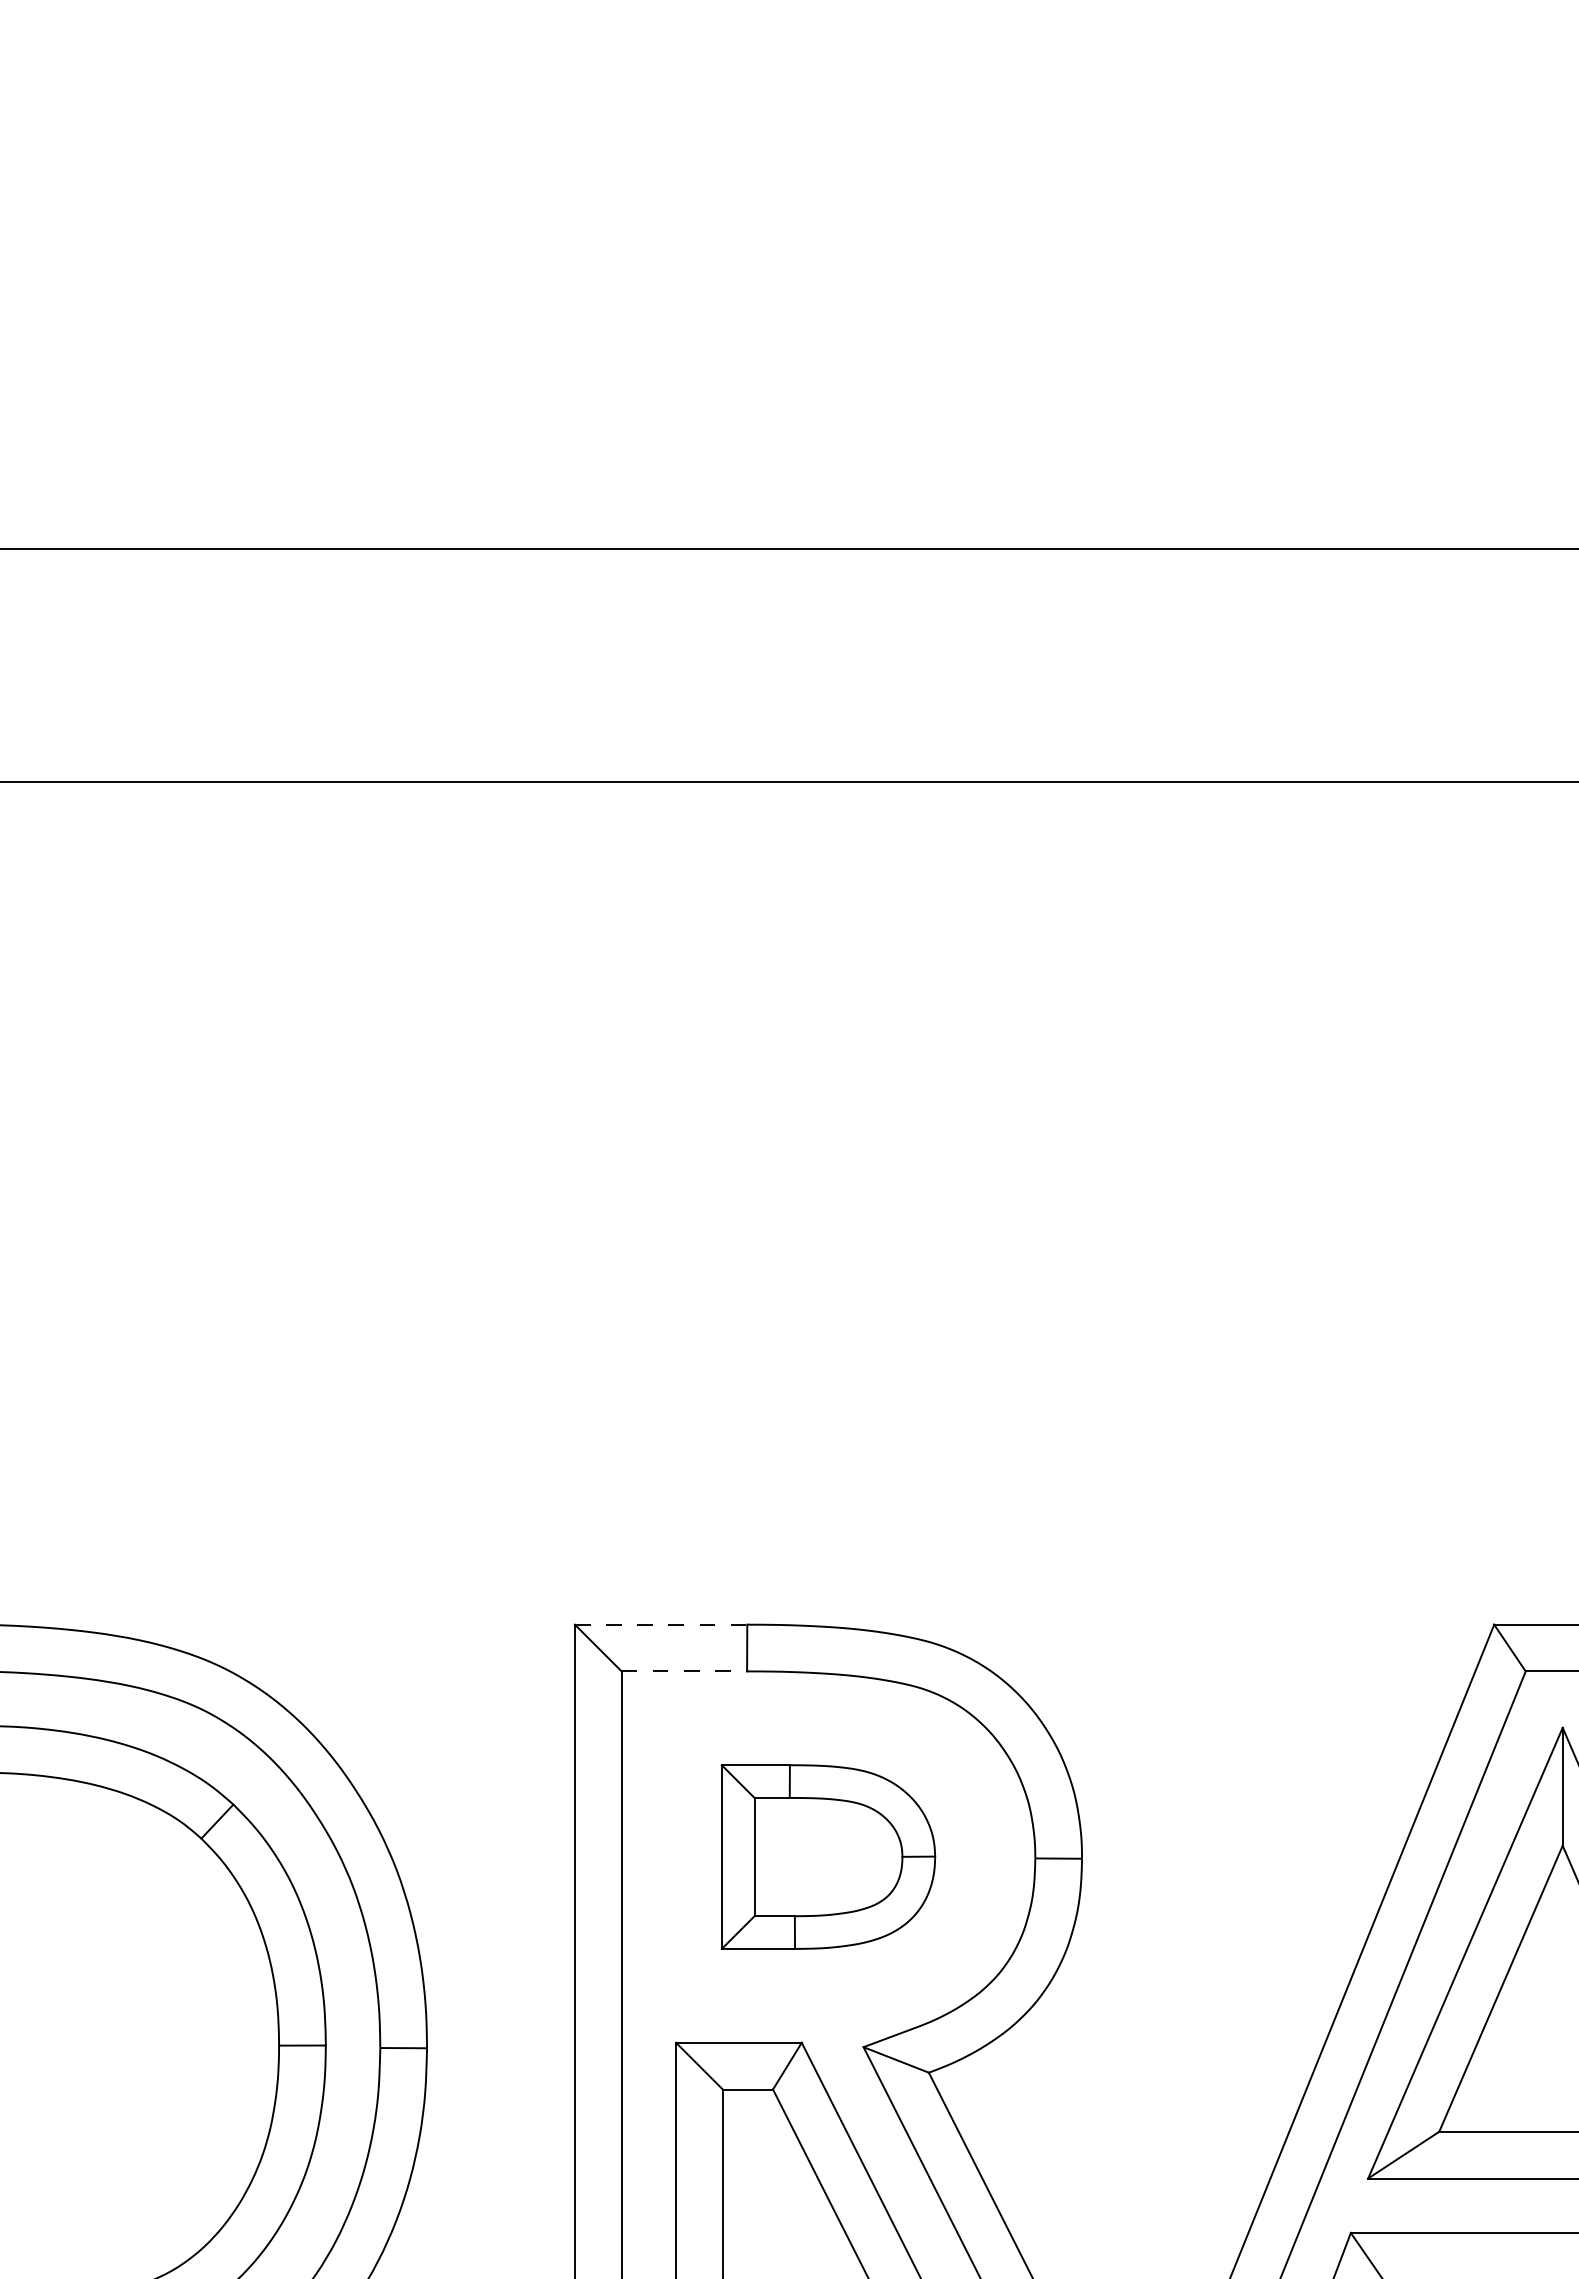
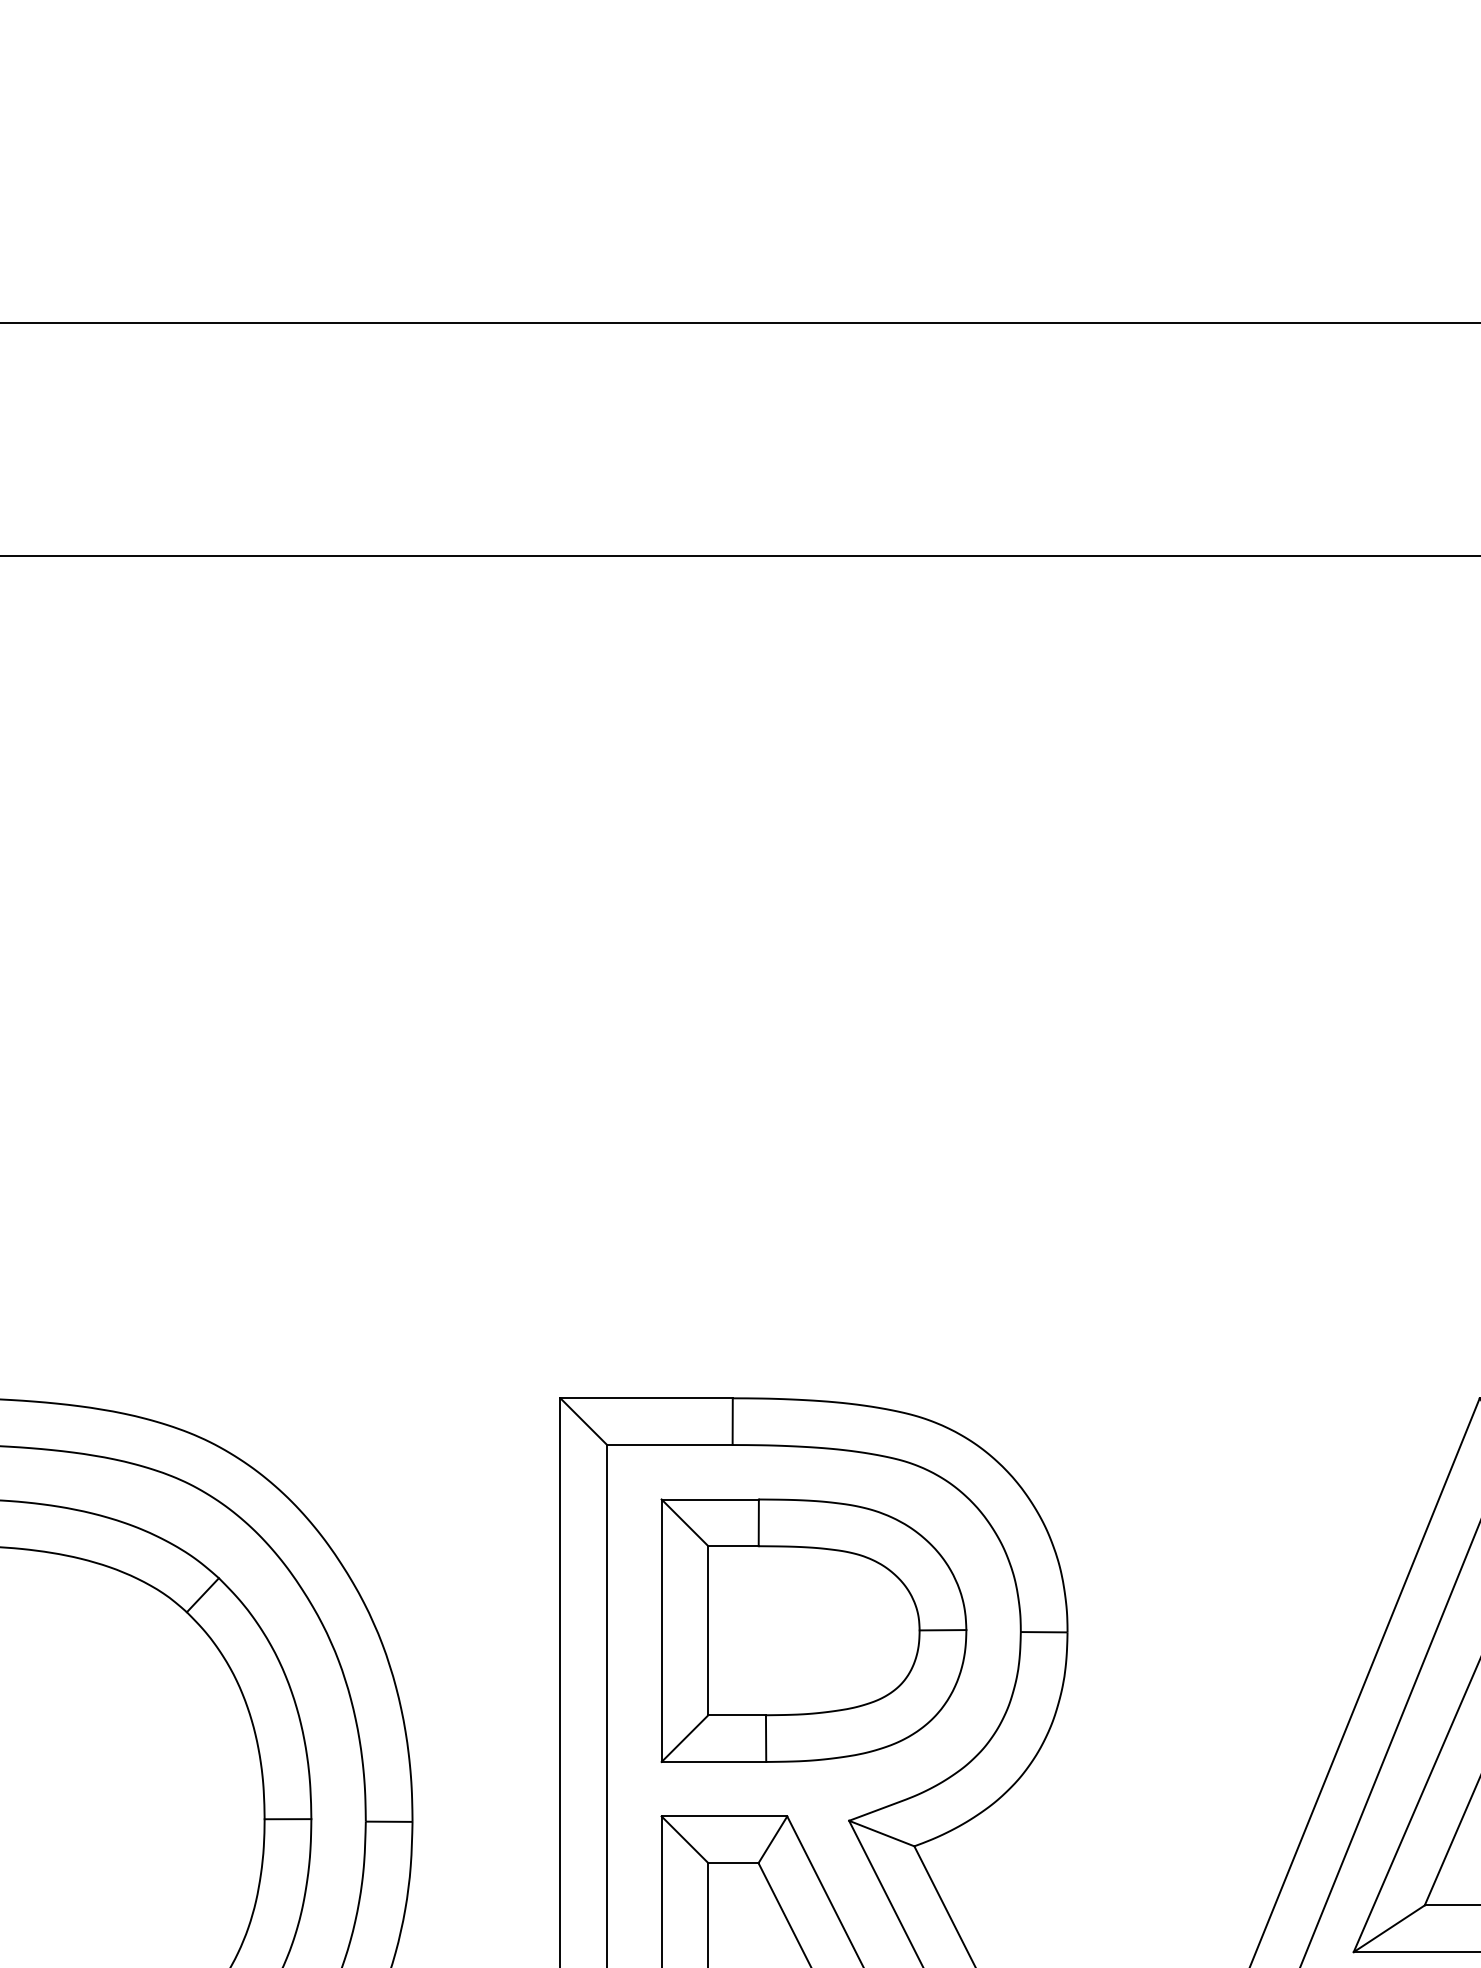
line: (661, 1624) -> (647, 1398), dashed -> solid
line: (684, 1671) -> (670, 1445), dashed -> solid
part: (828, 1856) -> (814, 1630), size x1.43

